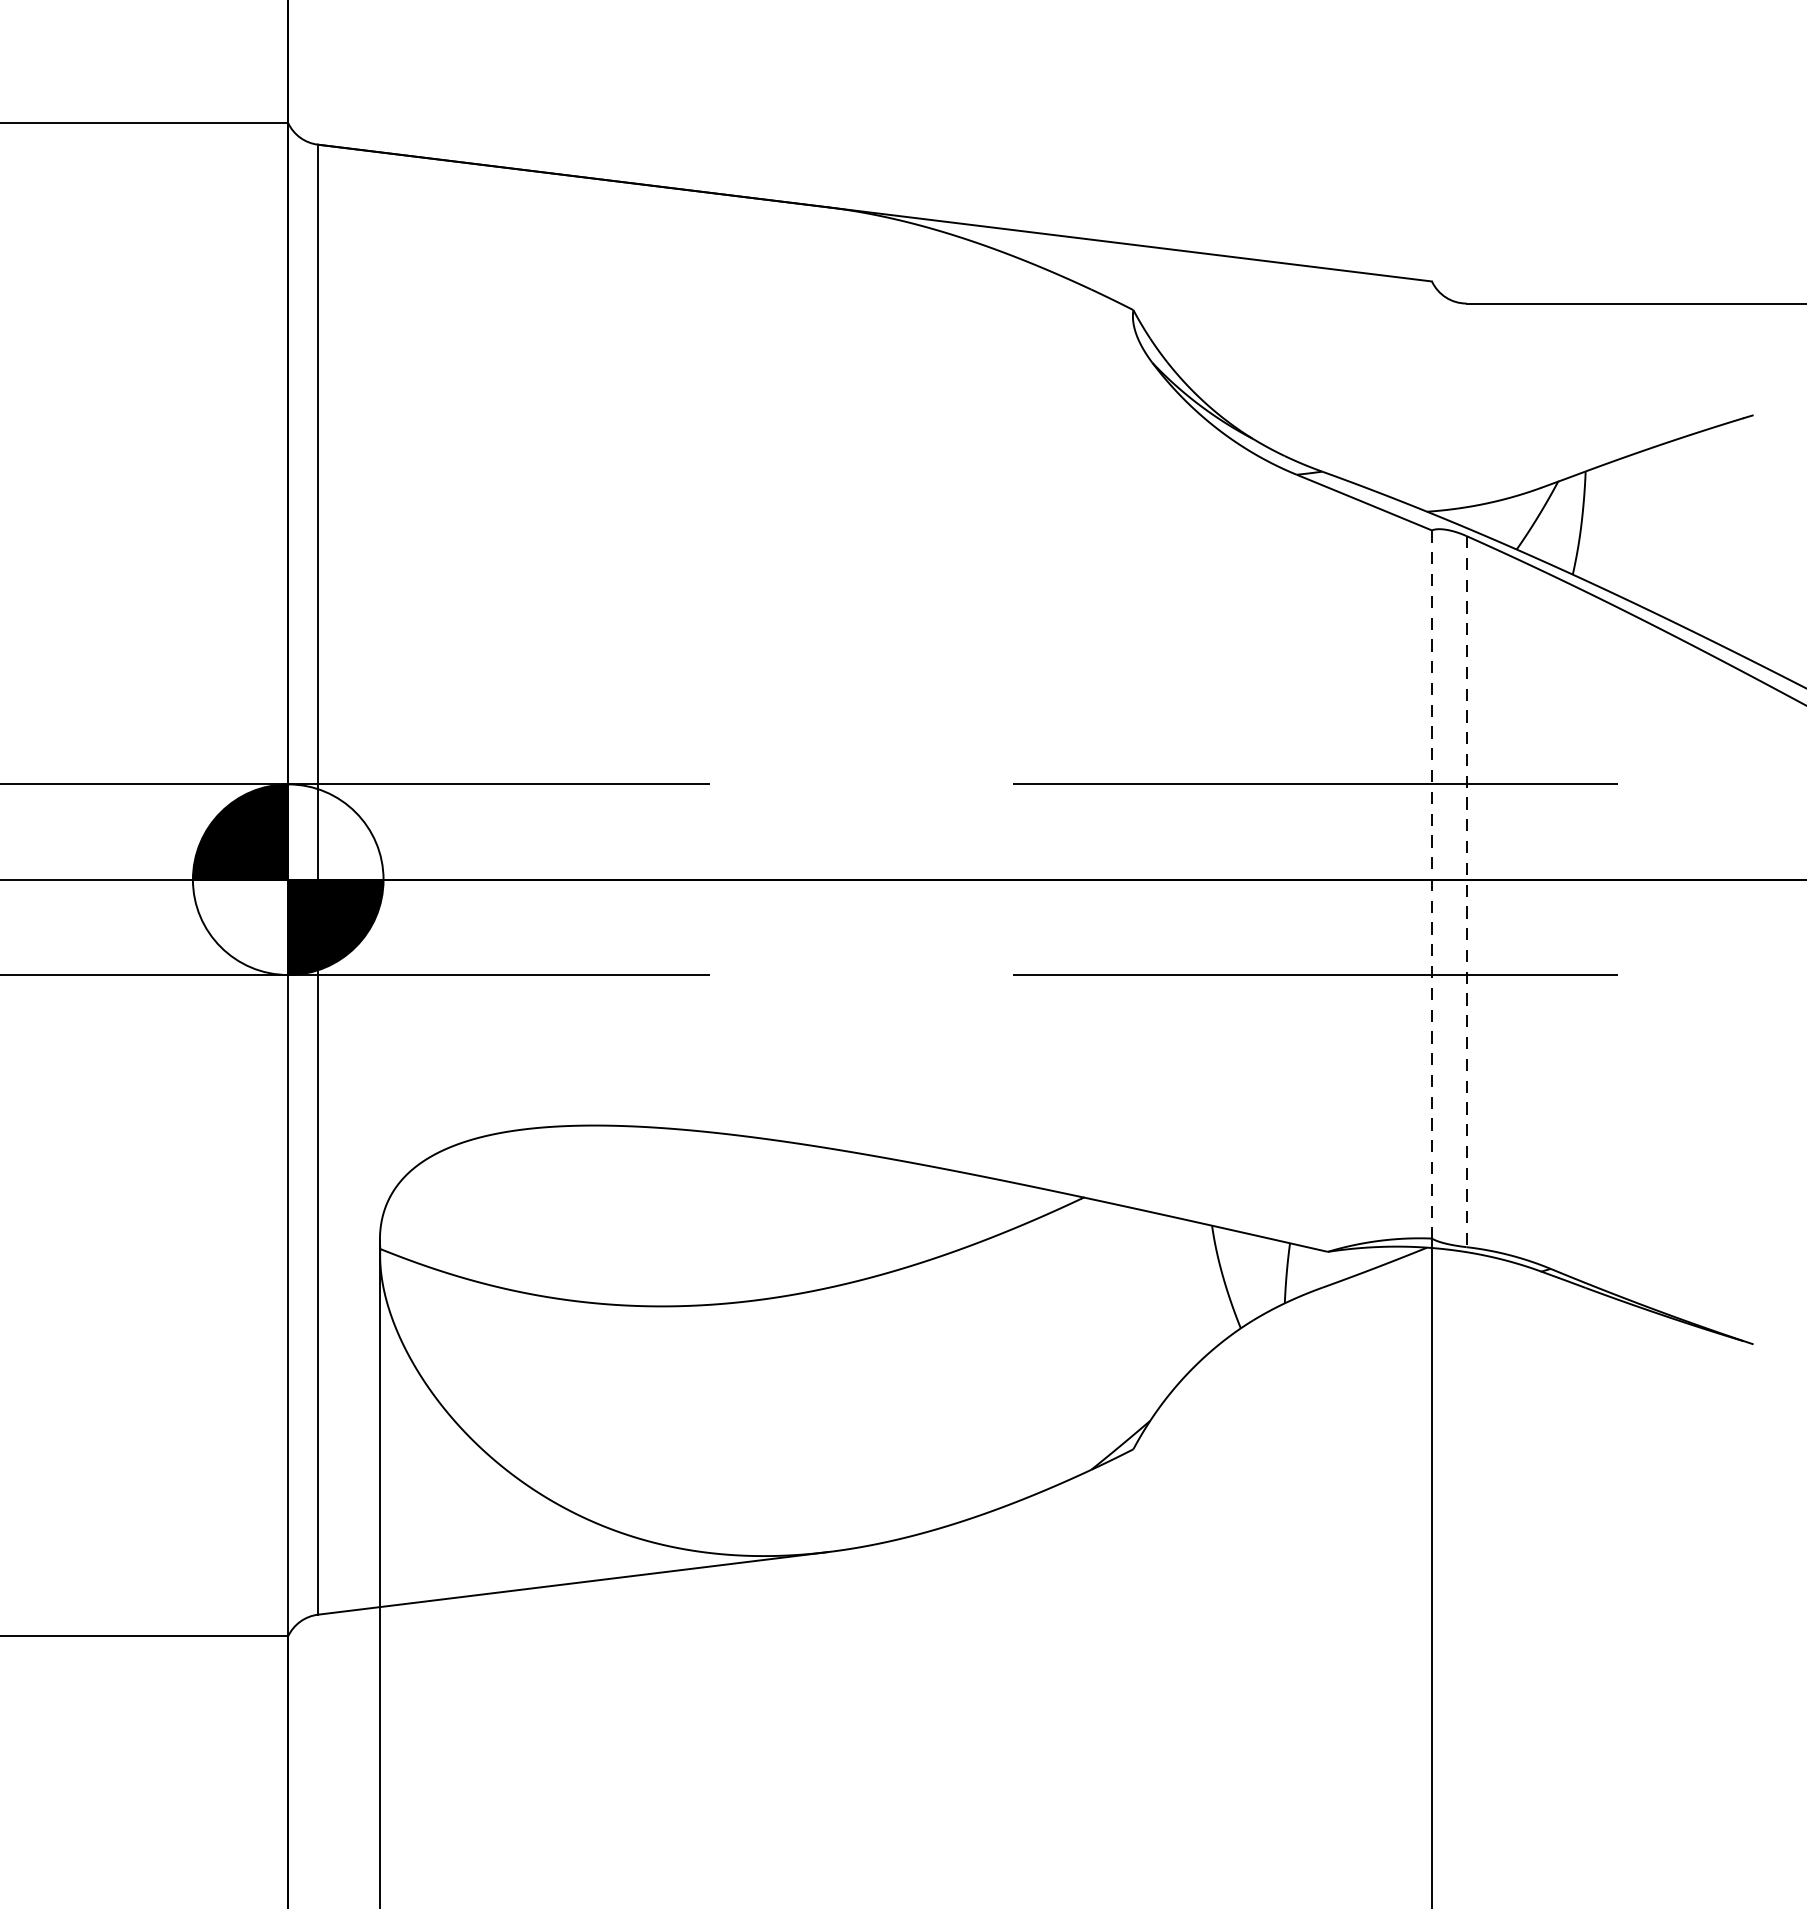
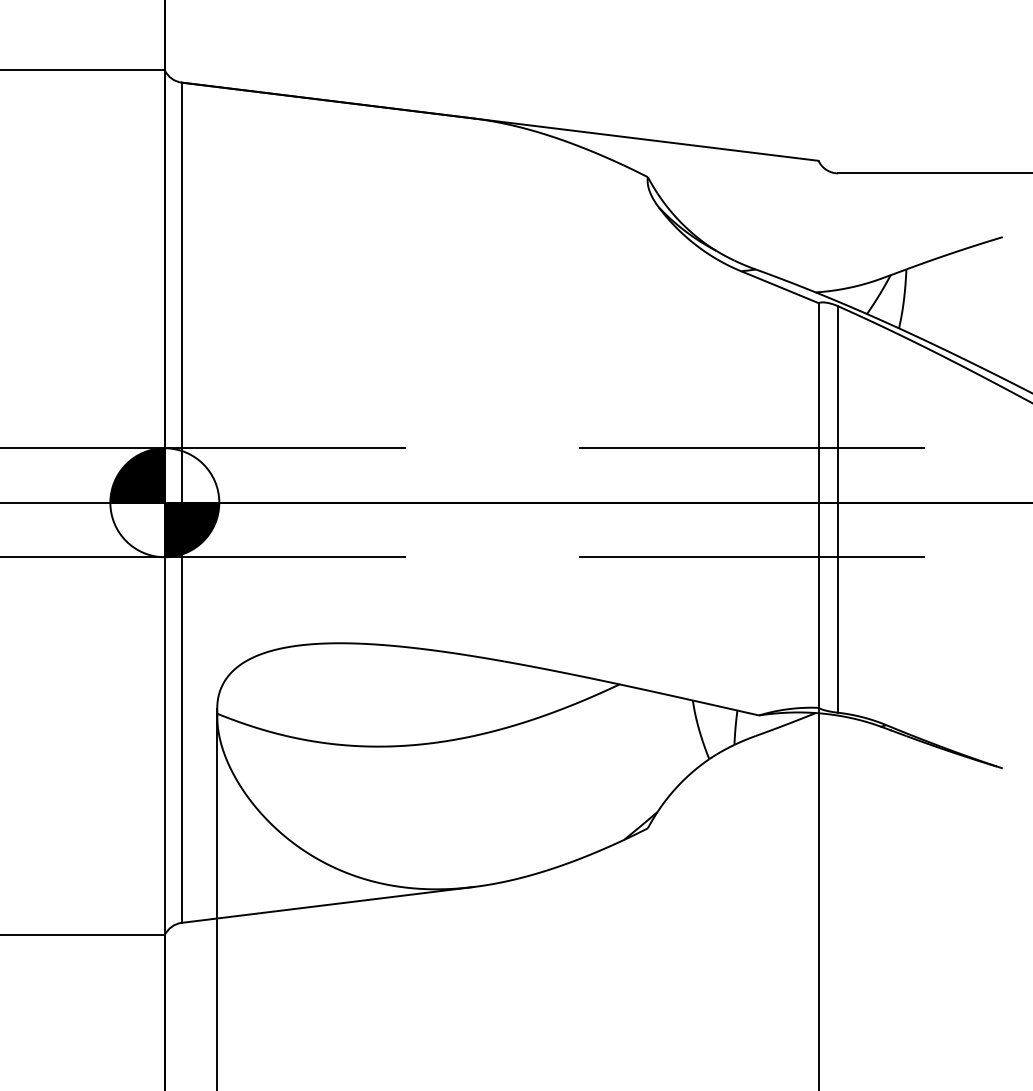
line: (1431, 884) -> (818, 505), dashed -> solid
line: (1466, 893) -> (838, 510), dashed -> solid

